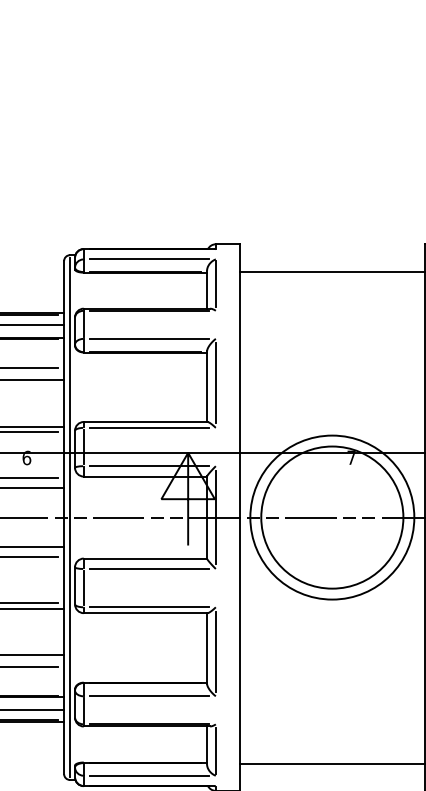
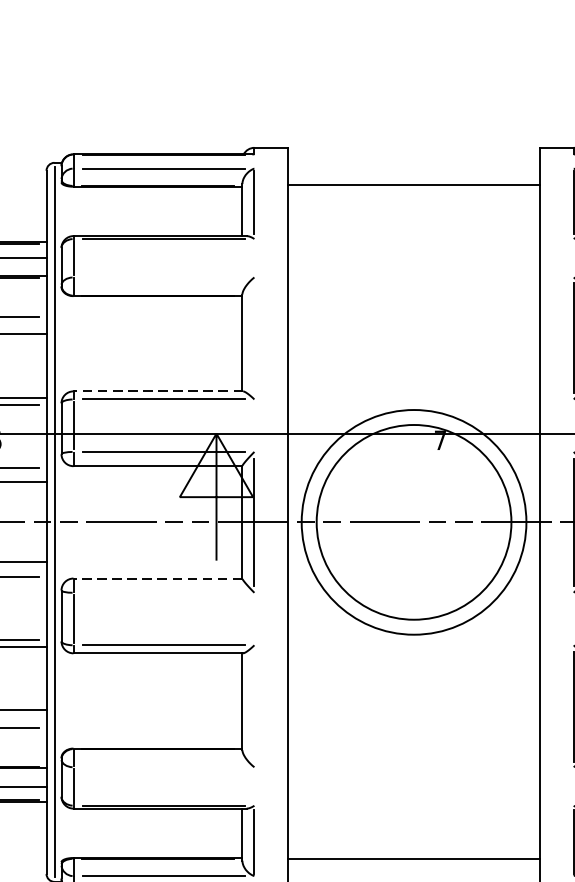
line: (149, 338) -> (163, 276), removed
line: (215, 382) -> (253, 337), removed
line: (145, 422) -> (158, 392), solid -> dashed
line: (145, 558) -> (158, 578), solid -> dashed
line: (149, 568) -> (163, 592), removed
line: (215, 652) -> (253, 707), removed
line: (149, 696) -> (163, 767), removed

